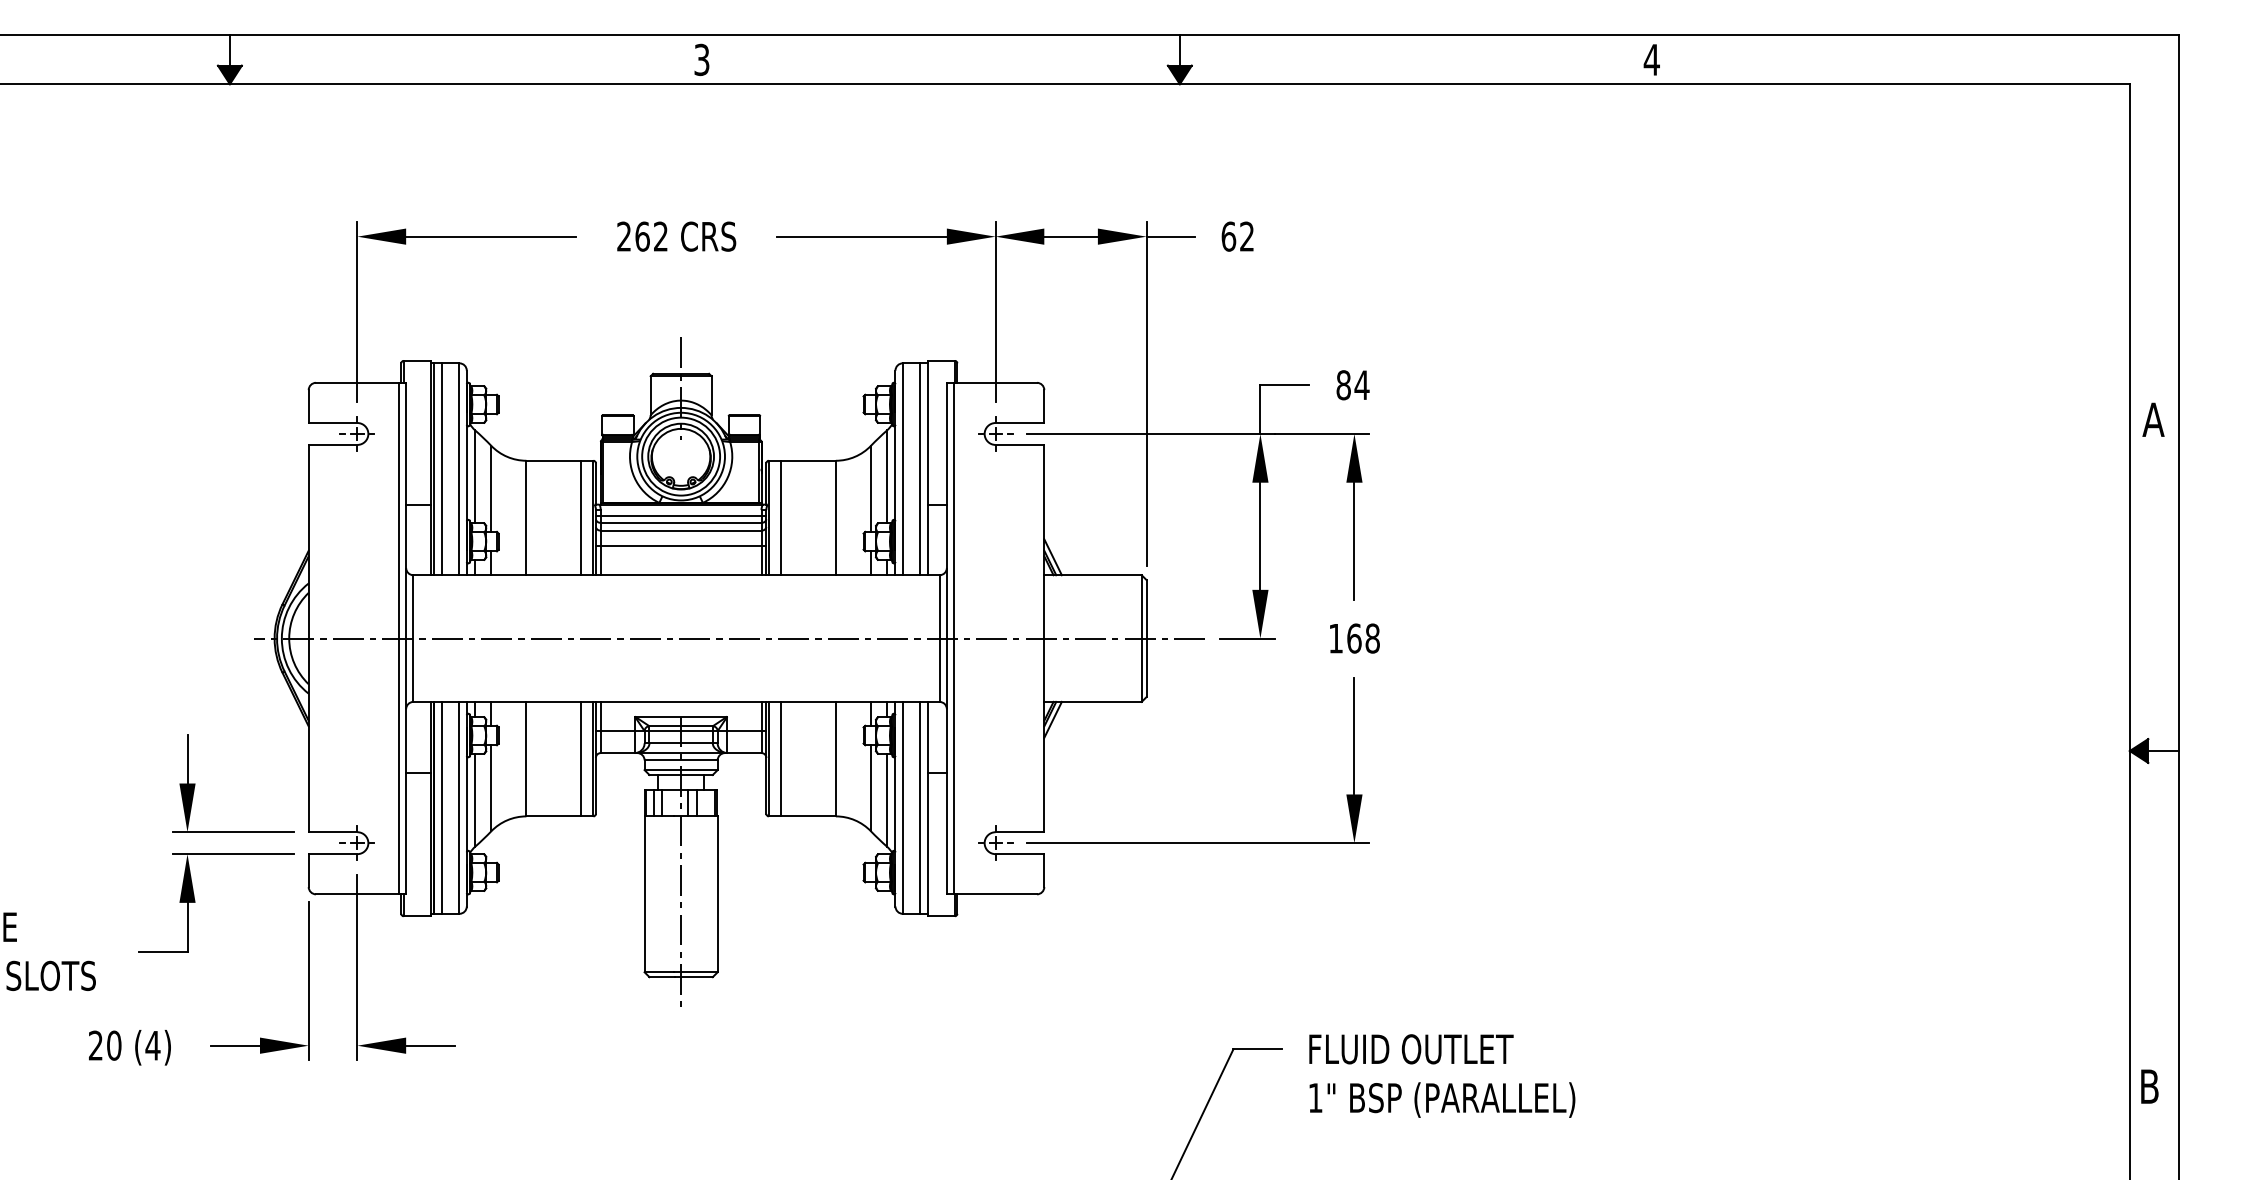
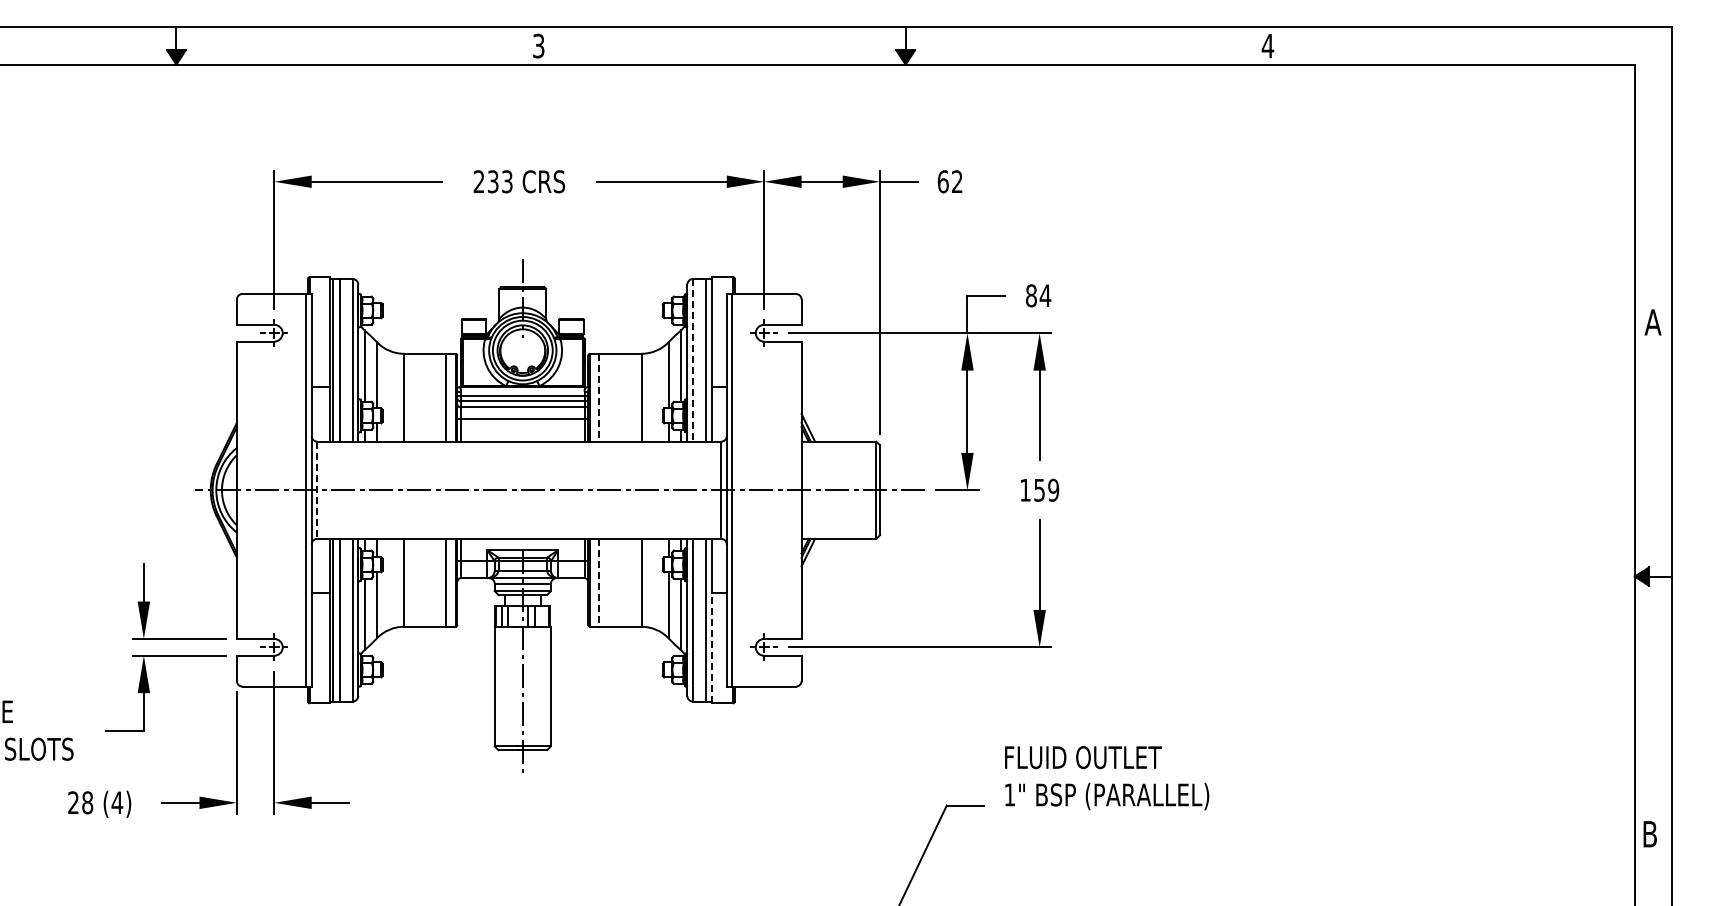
text: (650, 236) -> (499, 181), 262 -> 233
line: (902, 469) -> (692, 360), solid -> dashed
line: (781, 517) -> (599, 397), solid -> dashed
text: (1363, 637) -> (1046, 489), 168 -> 159
line: (413, 638) -> (317, 490), solid -> dashed
line: (781, 758) -> (599, 582), solid -> dashed
line: (928, 843) -> (712, 647), solid -> dashed
text: (114, 1045) -> (87, 802), 20 -> 28
text: (1442, 1076) -> (1107, 778), moved

